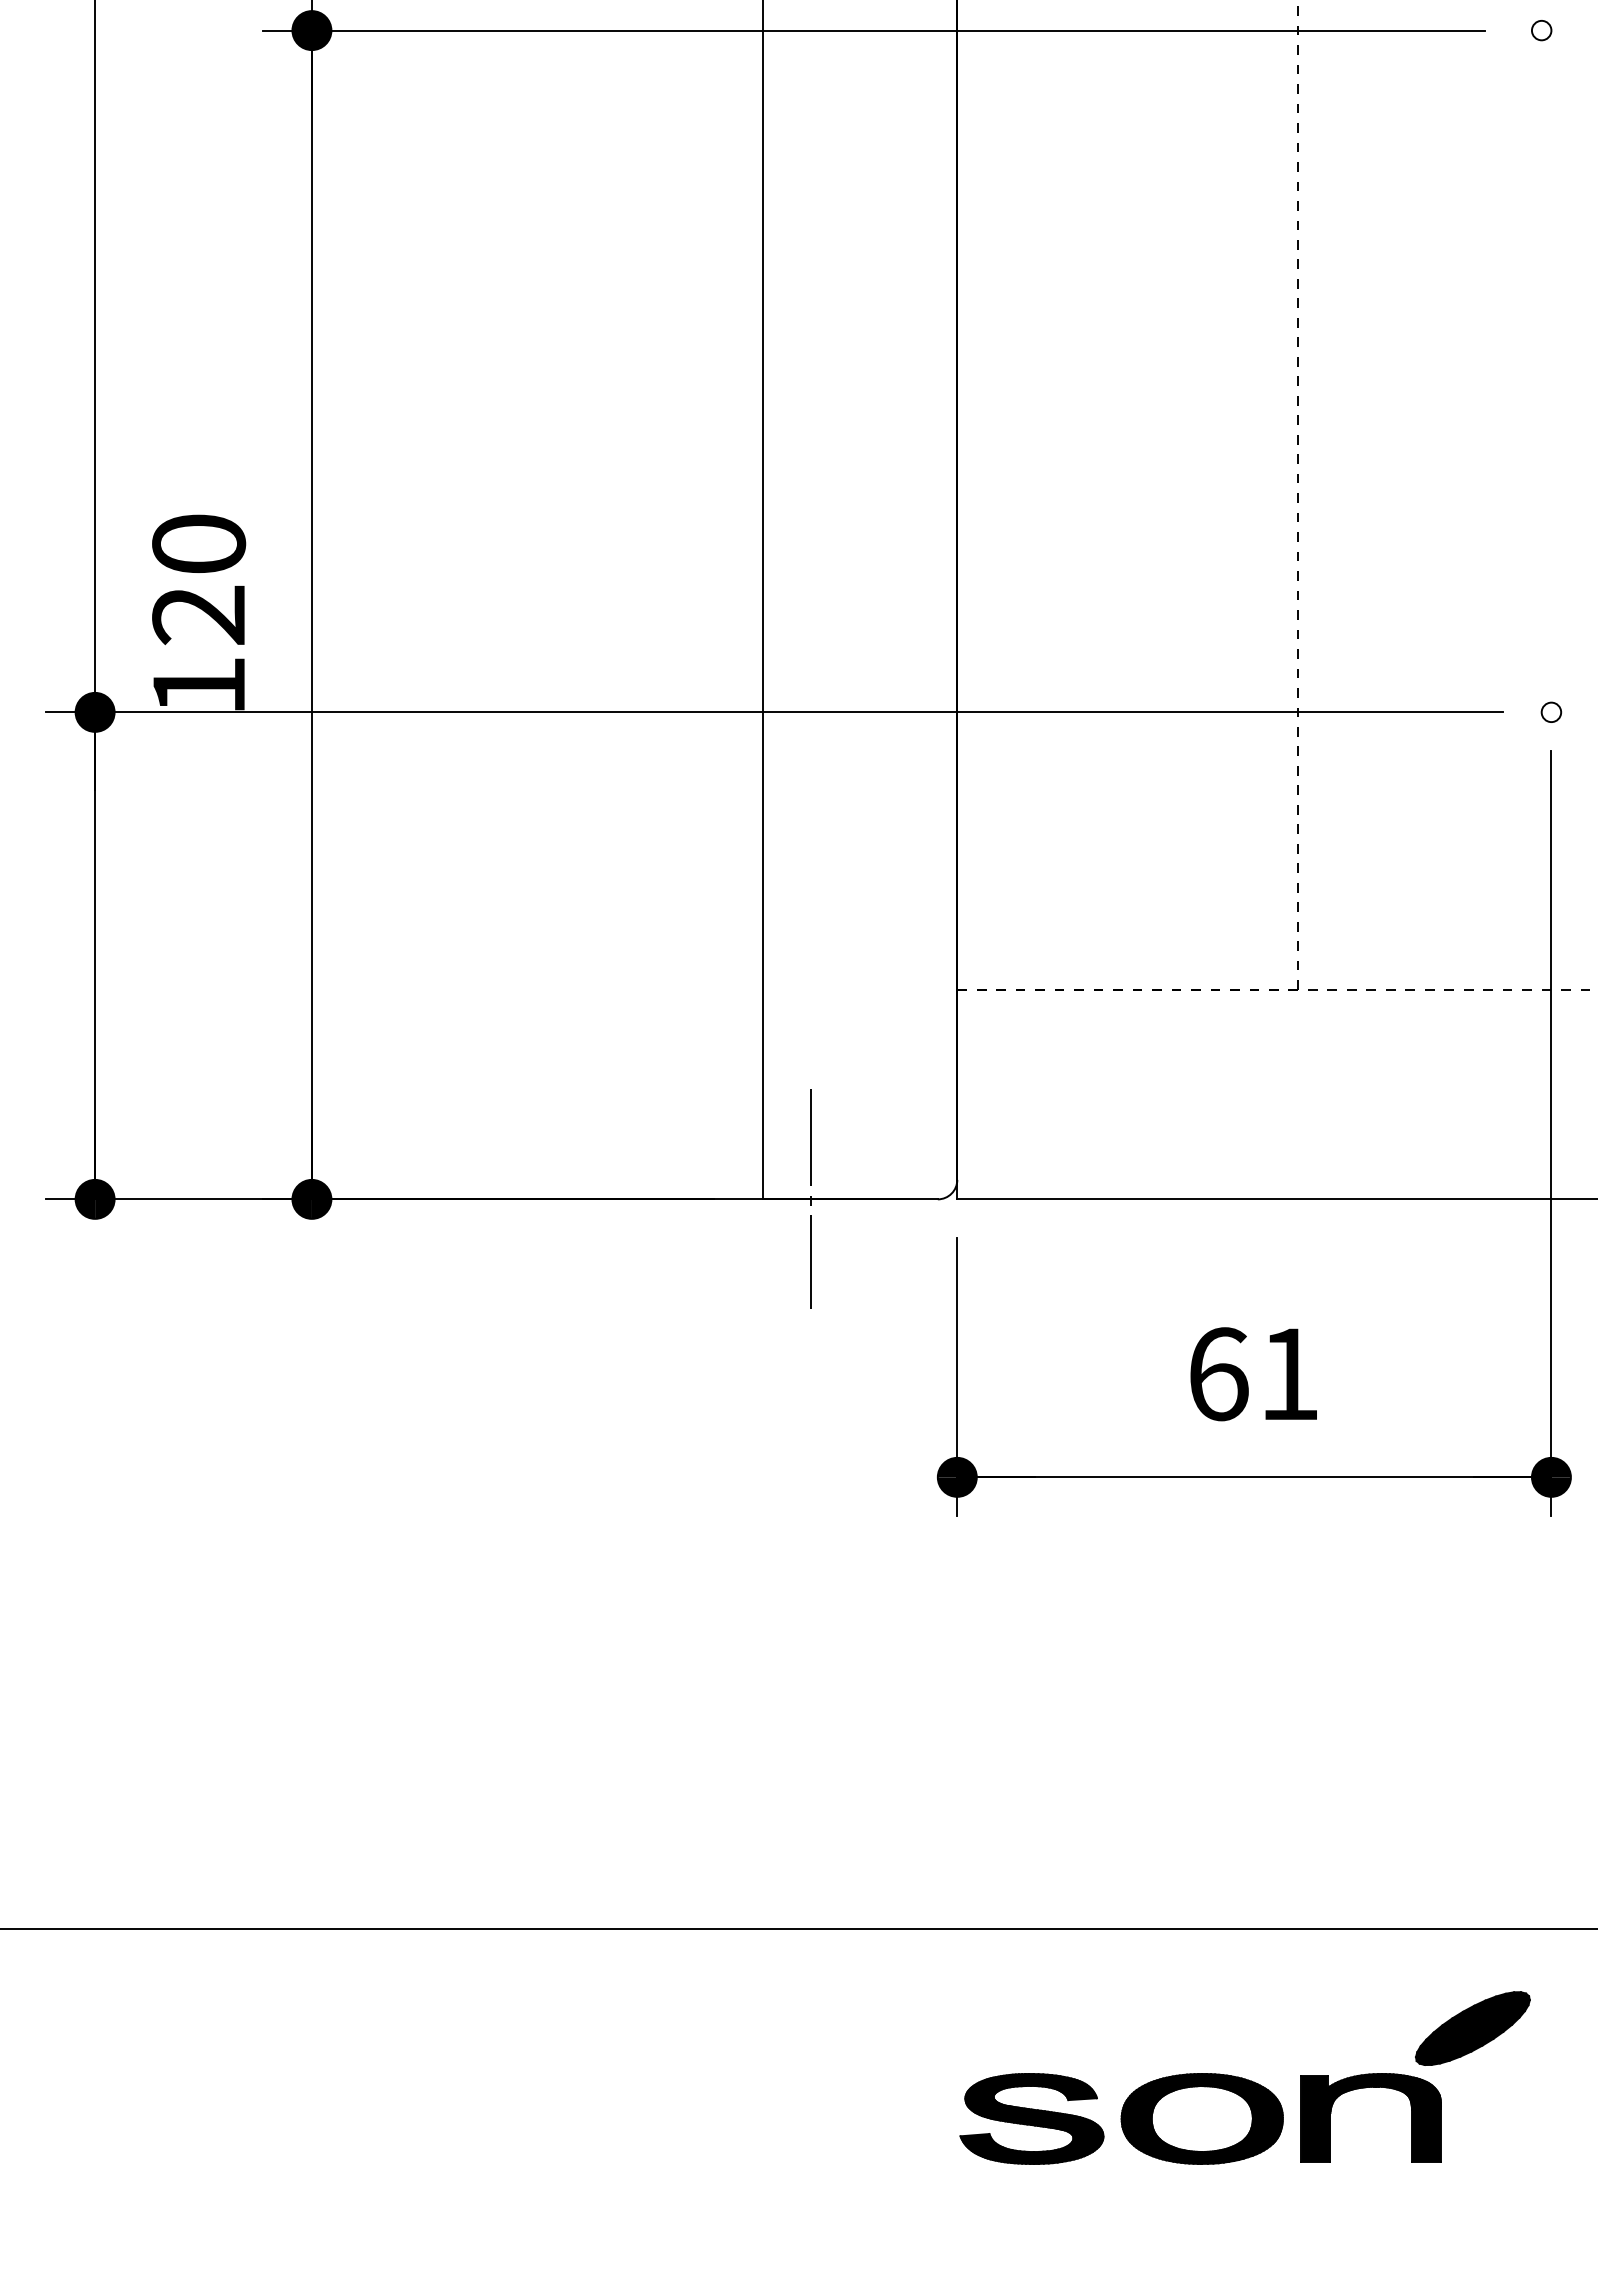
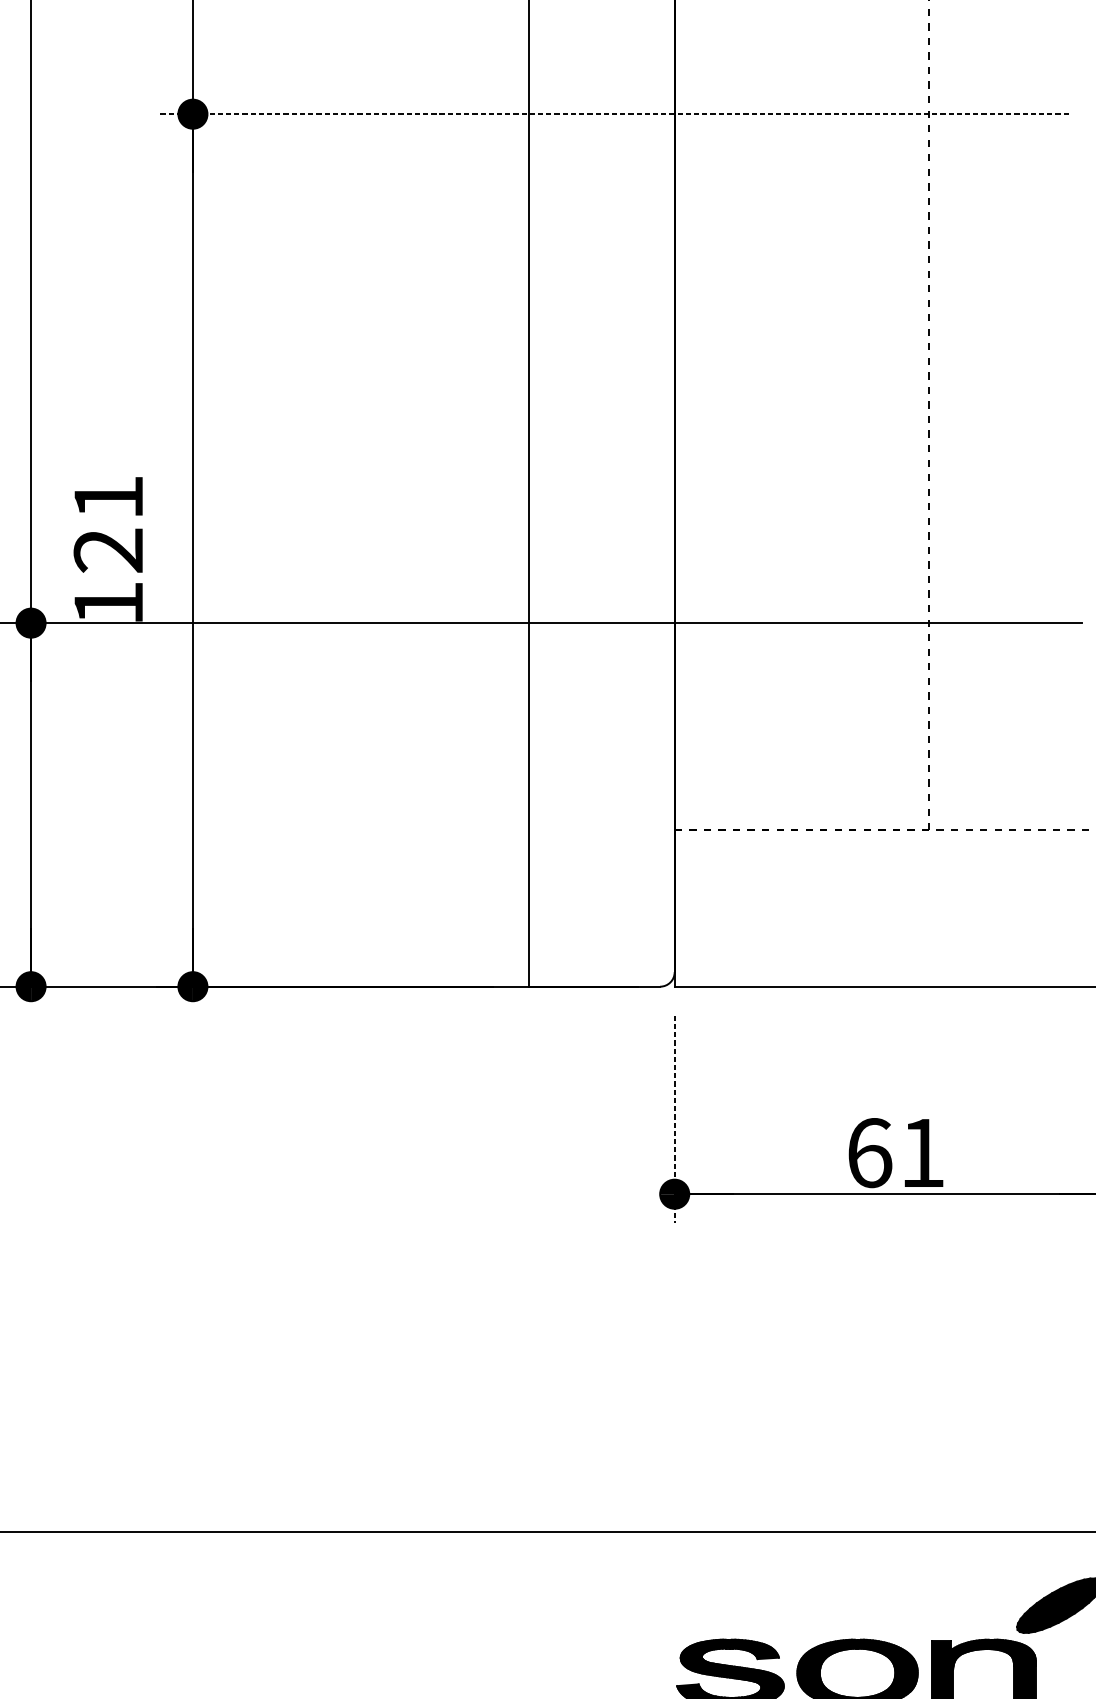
line: (874, 30) -> (612, 114), solid -> dashed
text: (199, 543) -> (109, 497), 120 -> 121
line: (811, 1198) -> (565, 986), removed
text: (1253, 1374) -> (895, 1153), moved
line: (957, 1377) -> (674, 1119), solid -> dashed

